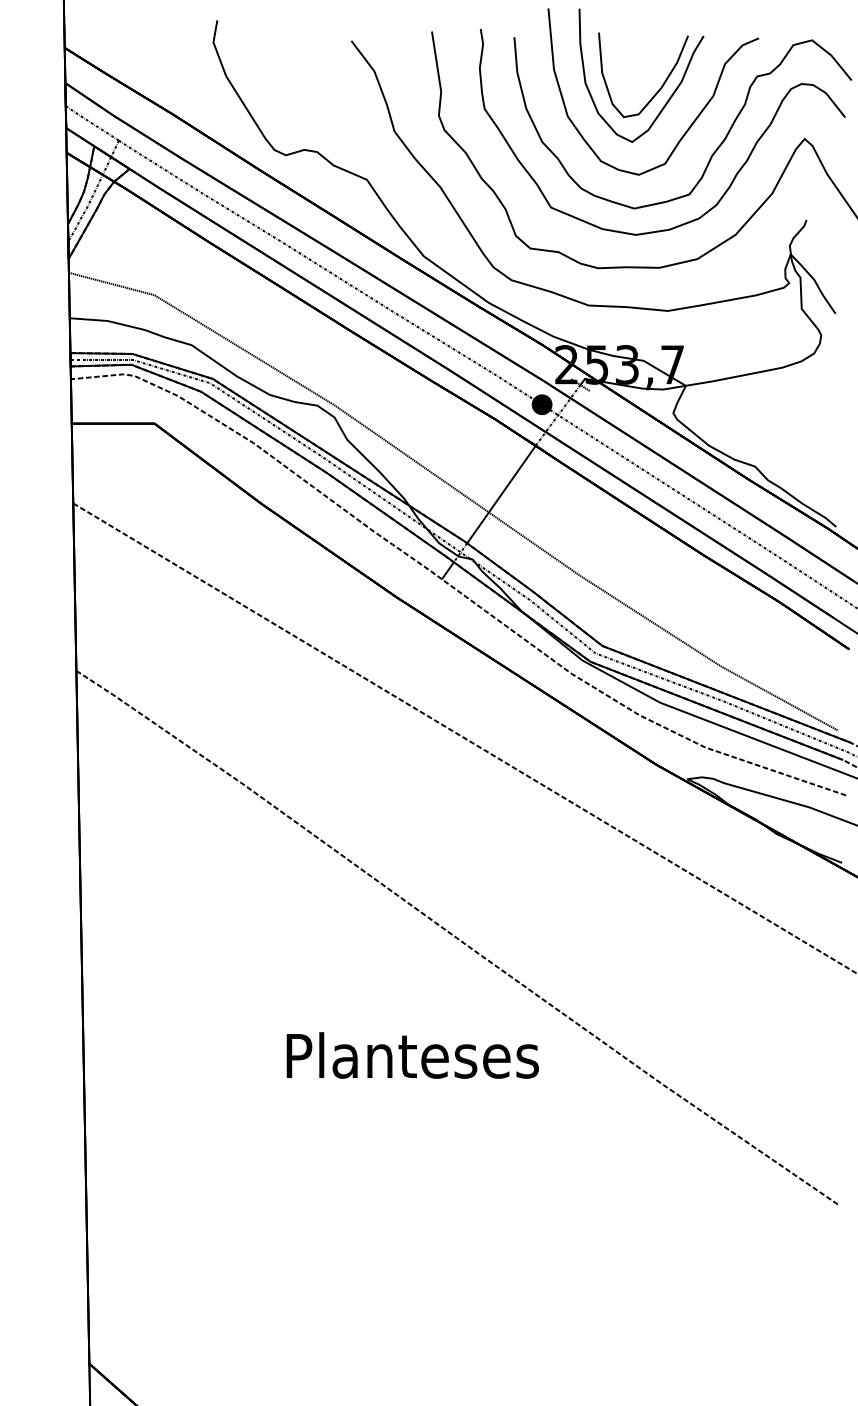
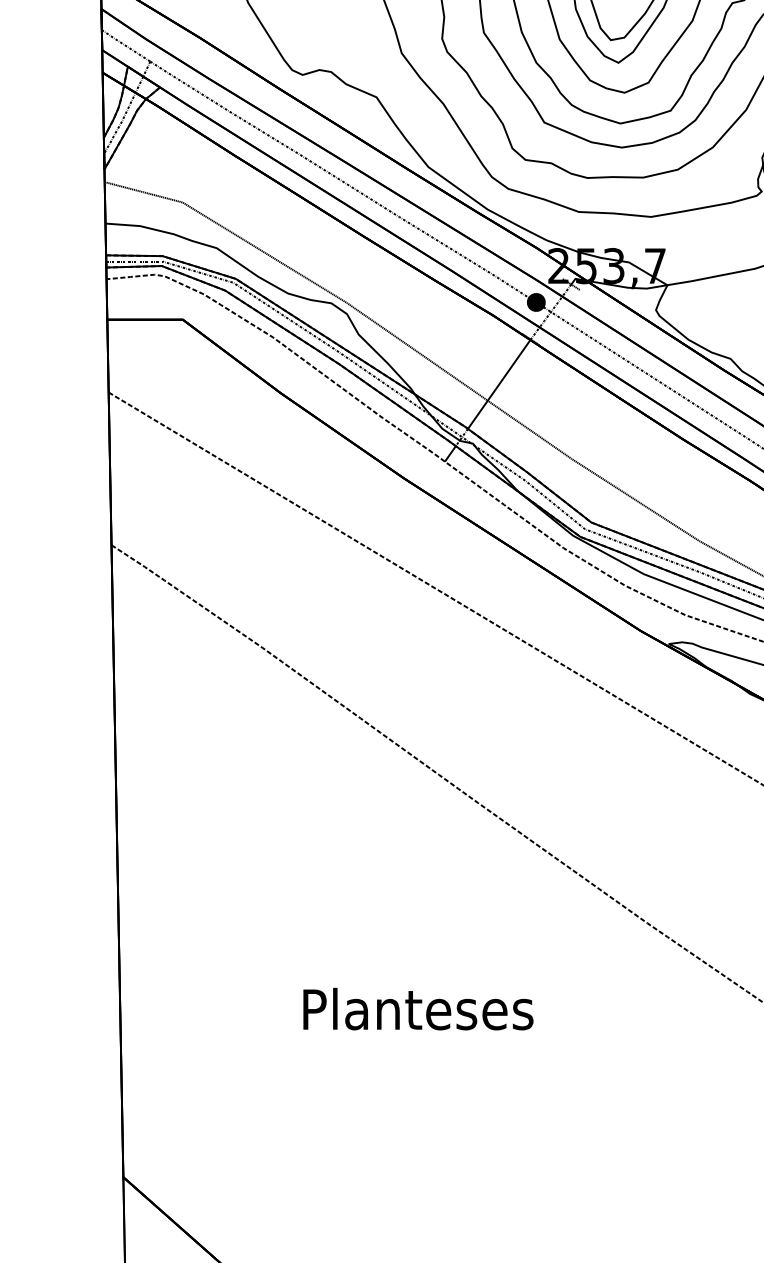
text: (412, 1055) -> (418, 1009), moved

